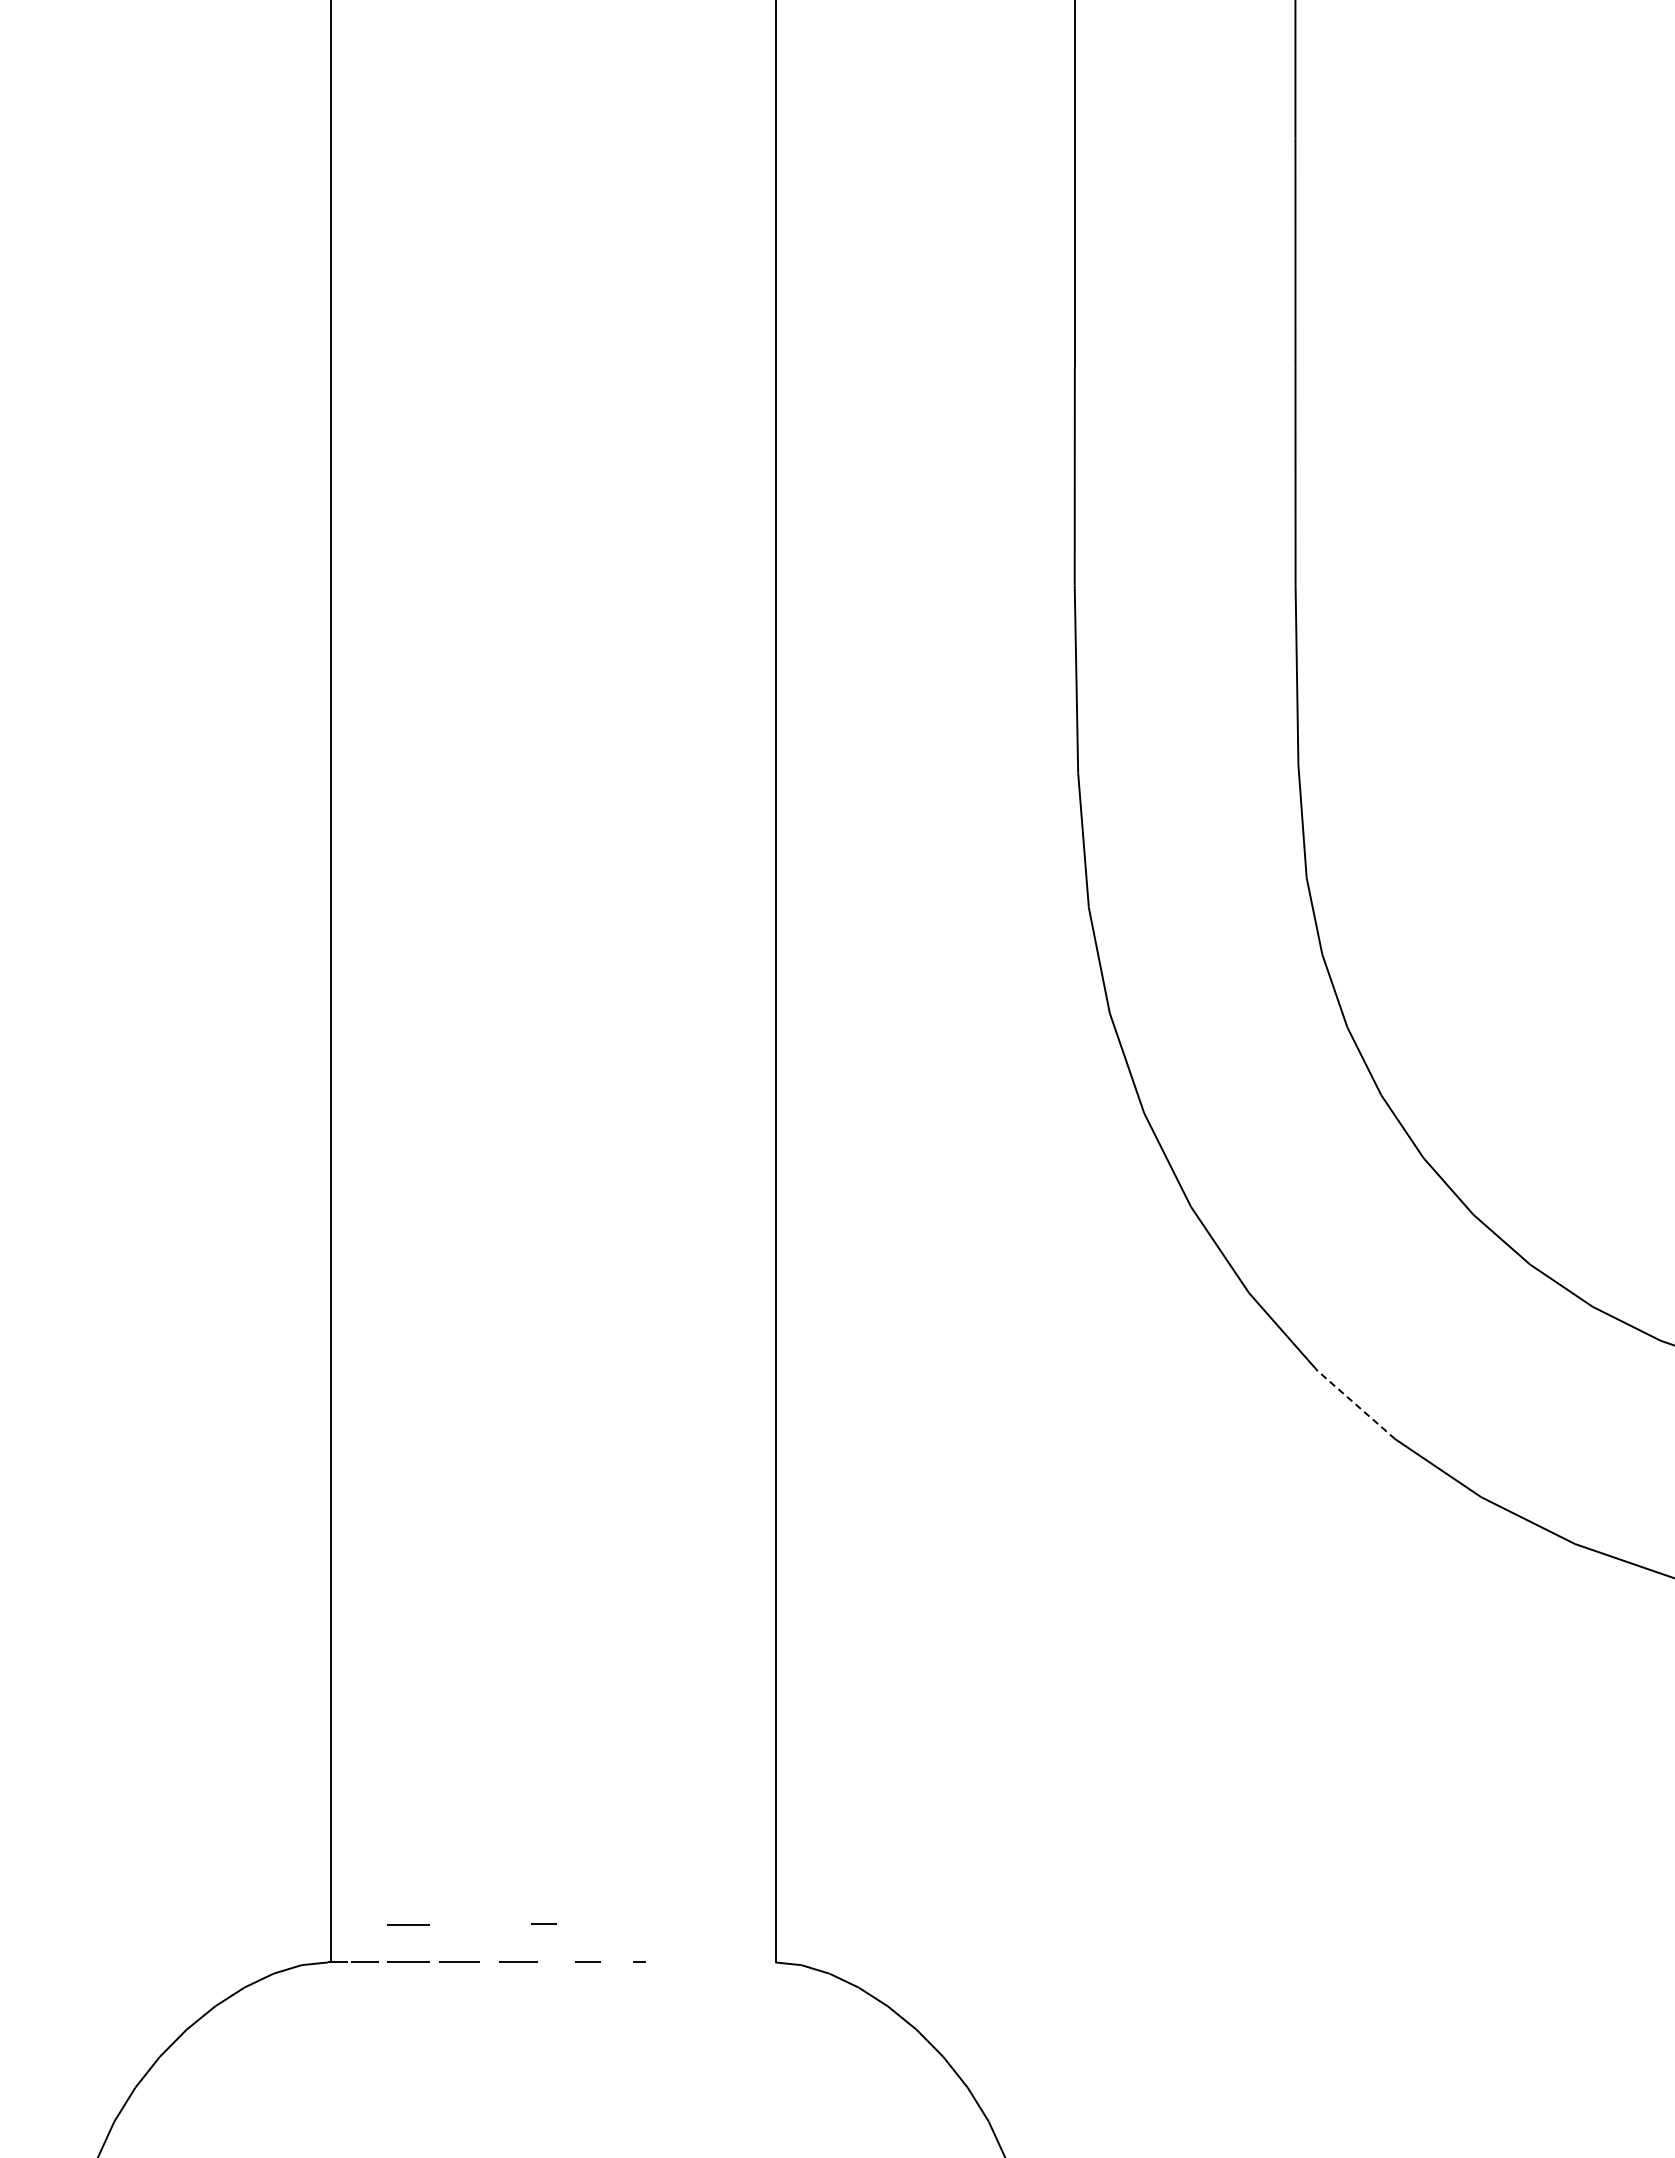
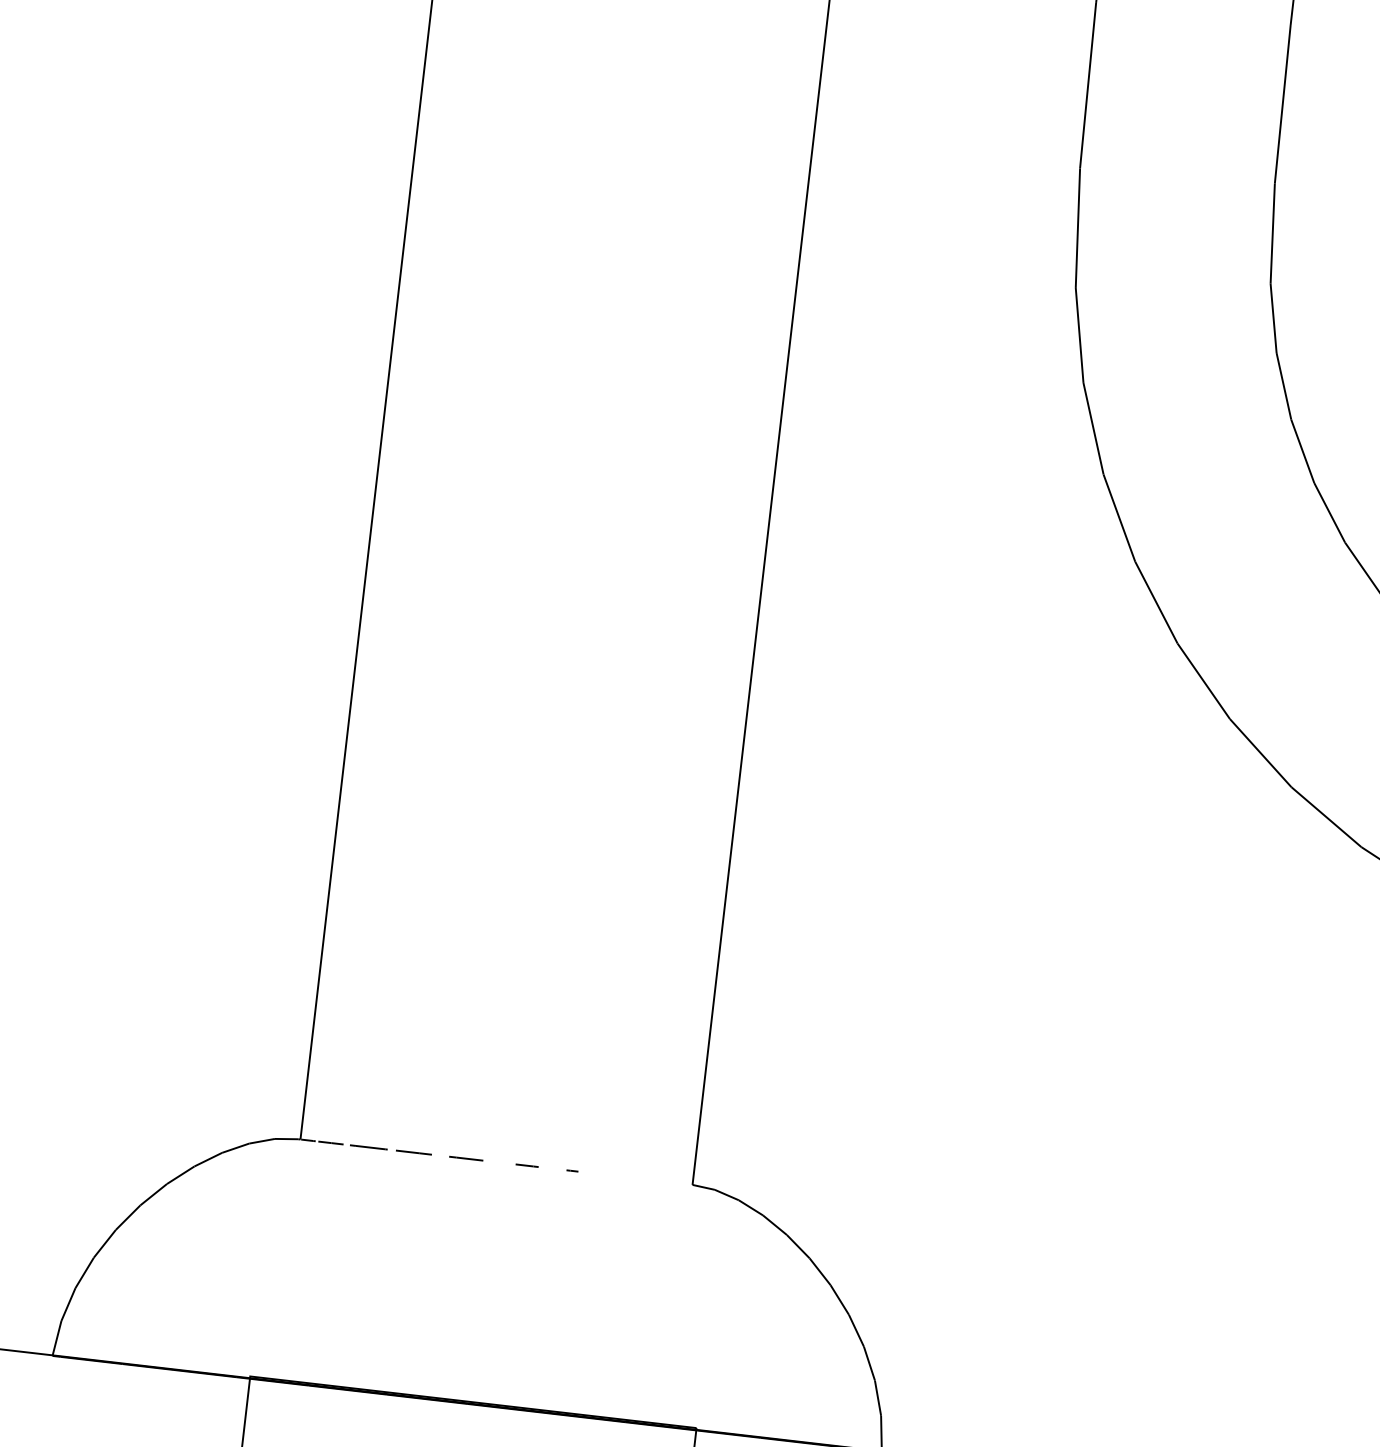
line: (1356, 1404) -> (1260, 752), dashed -> solid
line: (543, 1923) -> (492, 1126), removed
line: (408, 1924) -> (373, 1114), removed

